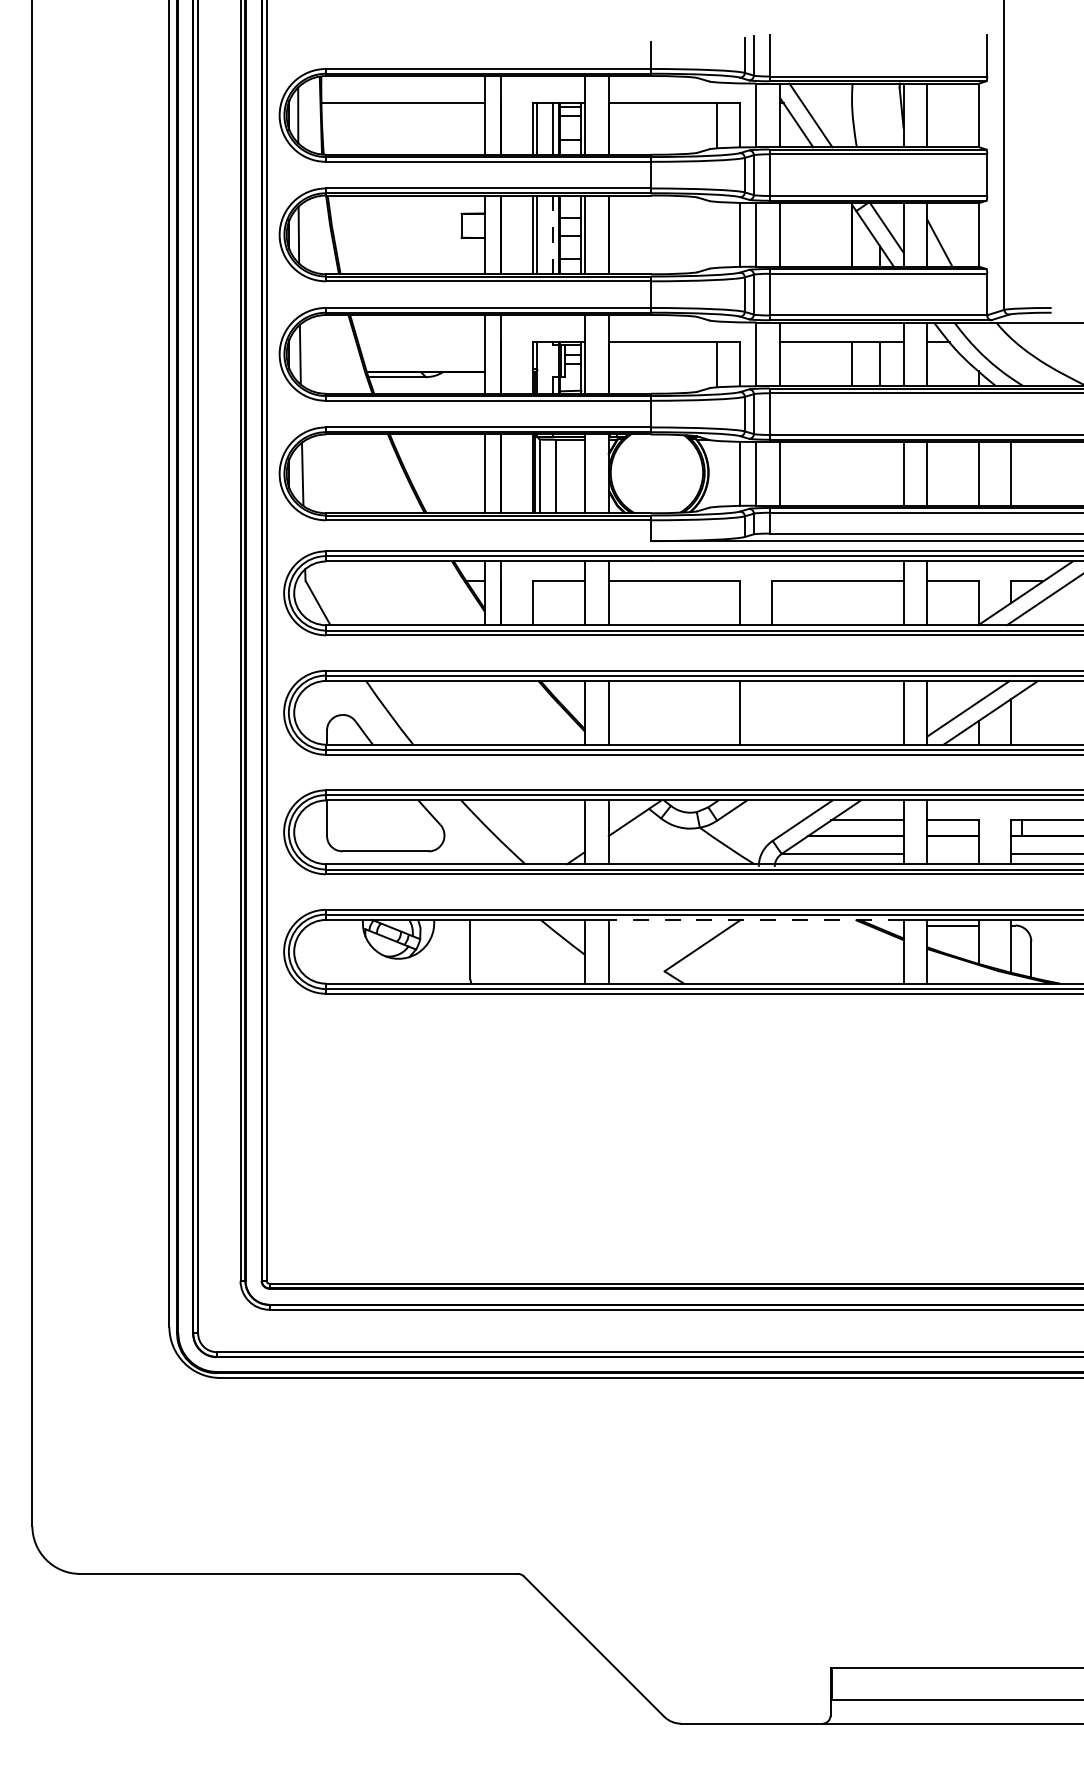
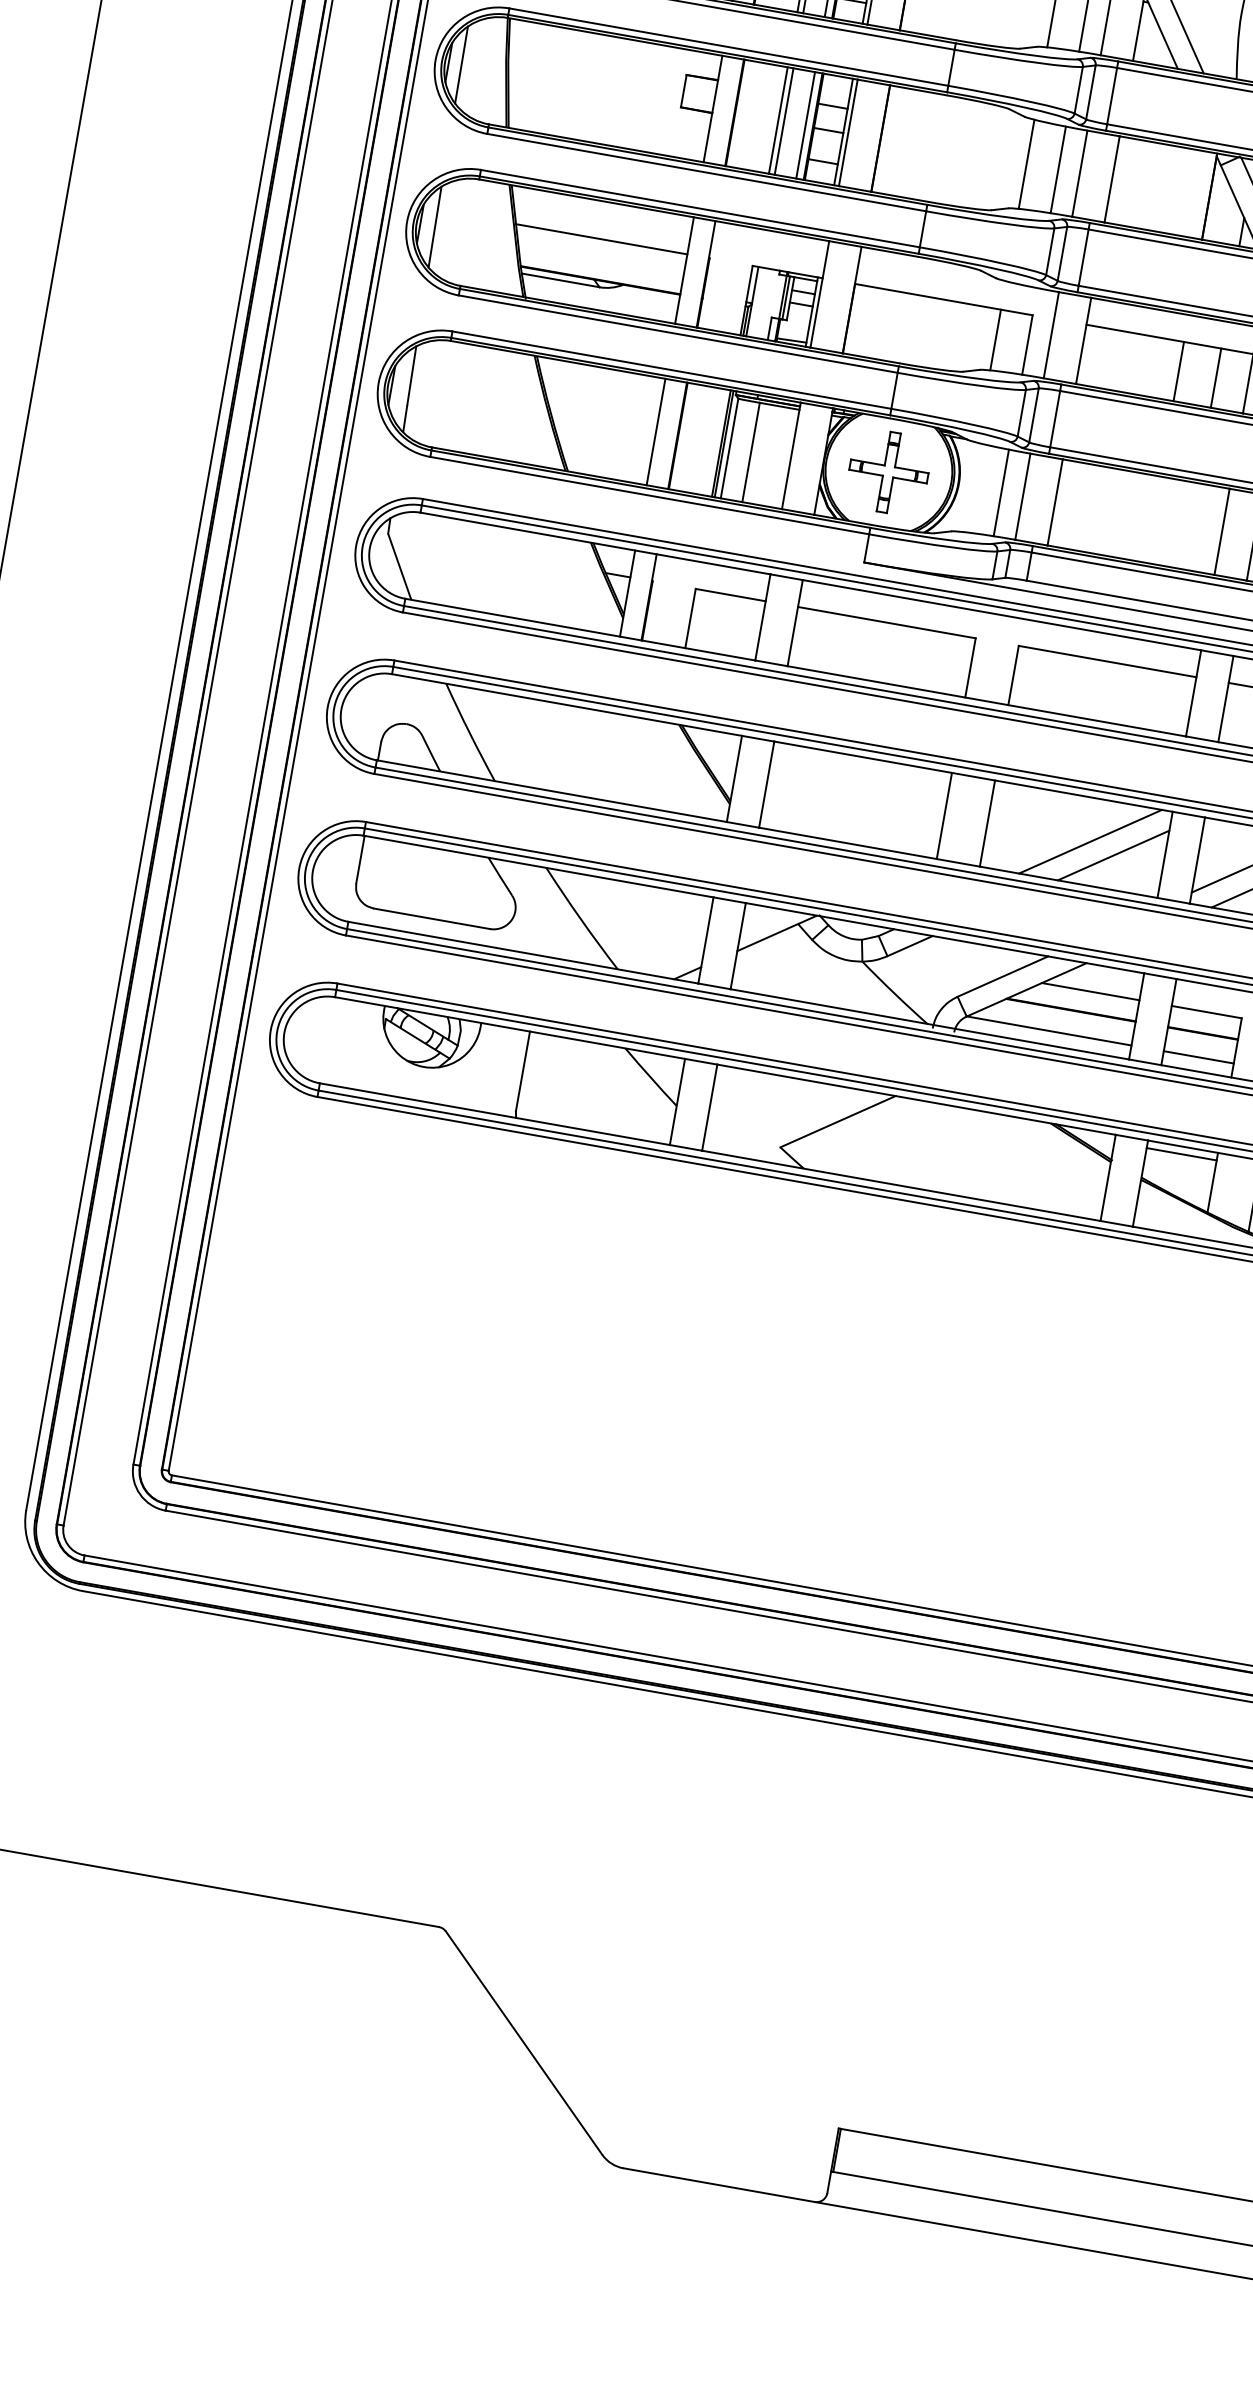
line: (716, 234) -> (1026, 163), added
line: (553, 235) -> (805, 126), dashed -> solid
line: (420, 342) -> (600, 239), added
part: (656, 473) -> (888, 472), added
line: (772, 712) -> (988, 823), added
line: (848, 712) -> (1090, 841), added
line: (866, 719) -> (1113, 855), added
line: (953, 853) -> (1199, 1056), added
line: (755, 919) -> (915, 1098), dashed -> solid

